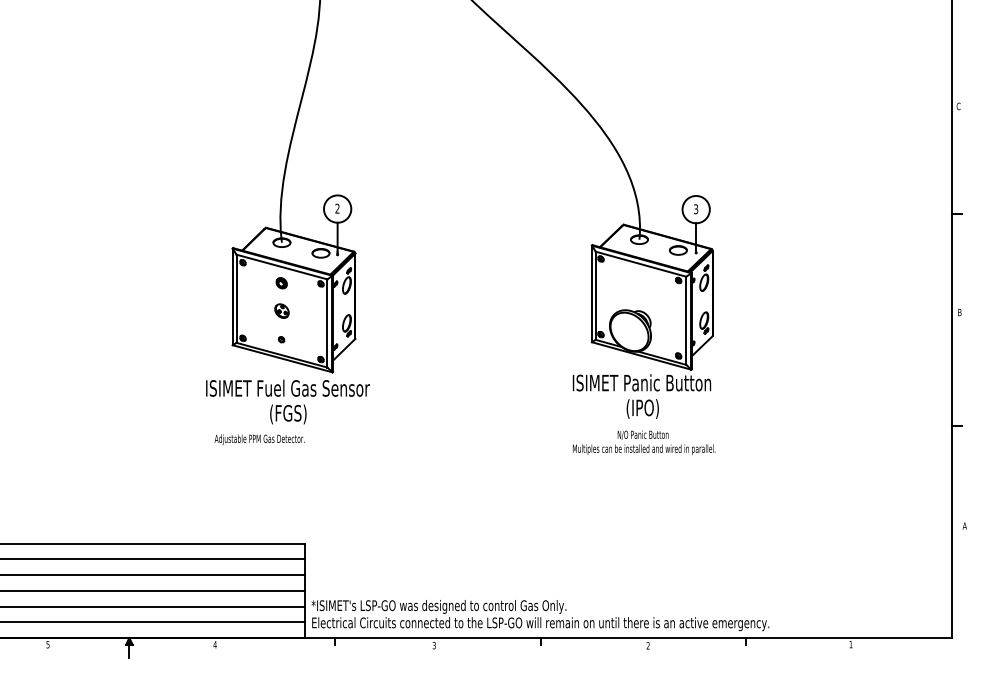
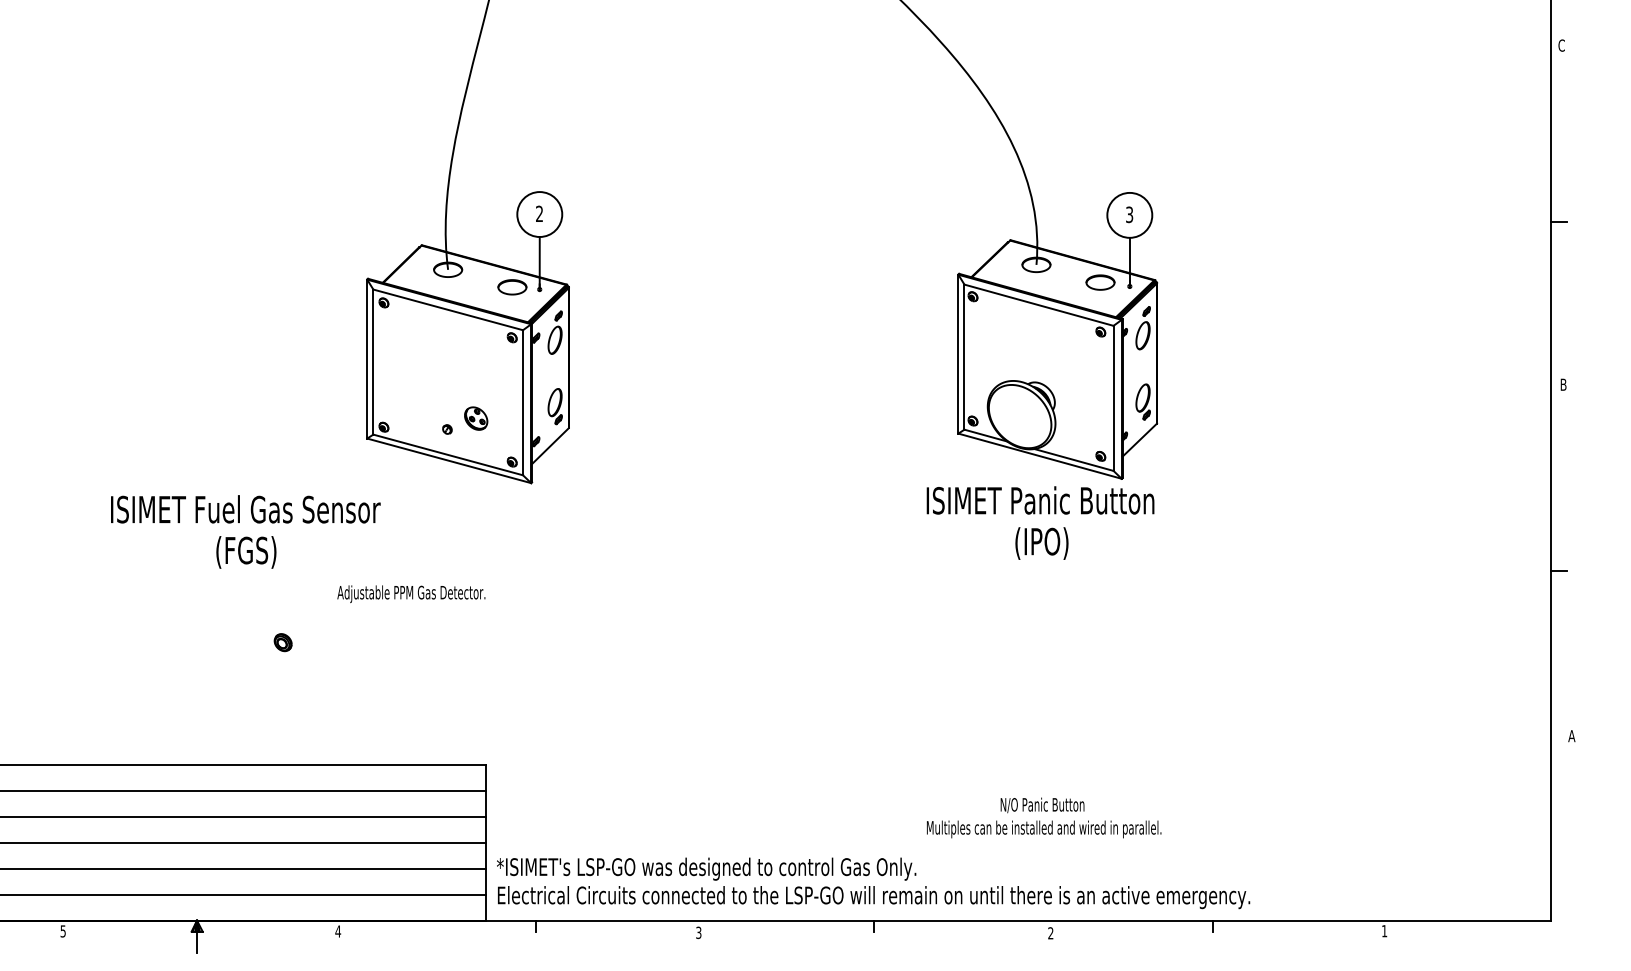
part: (281, 283) -> (282, 643), moved
part: (281, 310) -> (475, 417), moved
text: (287, 401) -> (244, 531), moved
text: (644, 442) -> (1044, 817), moved

